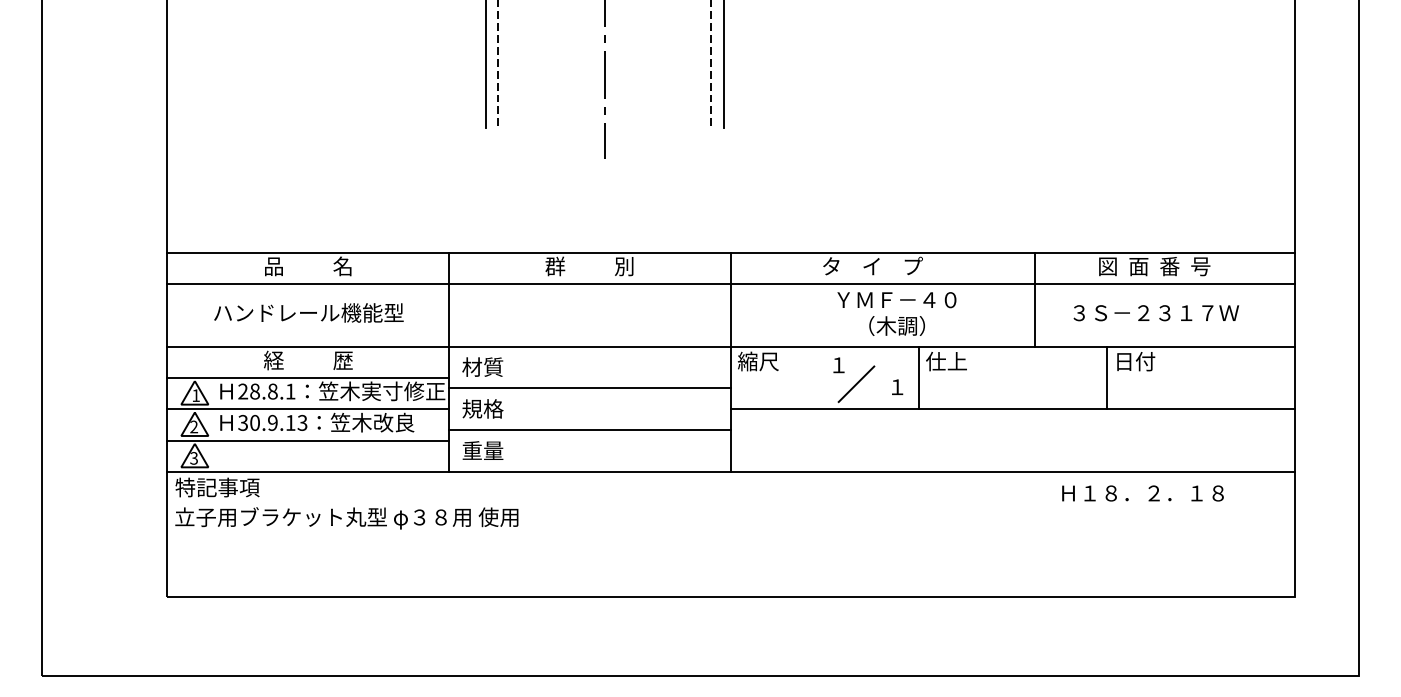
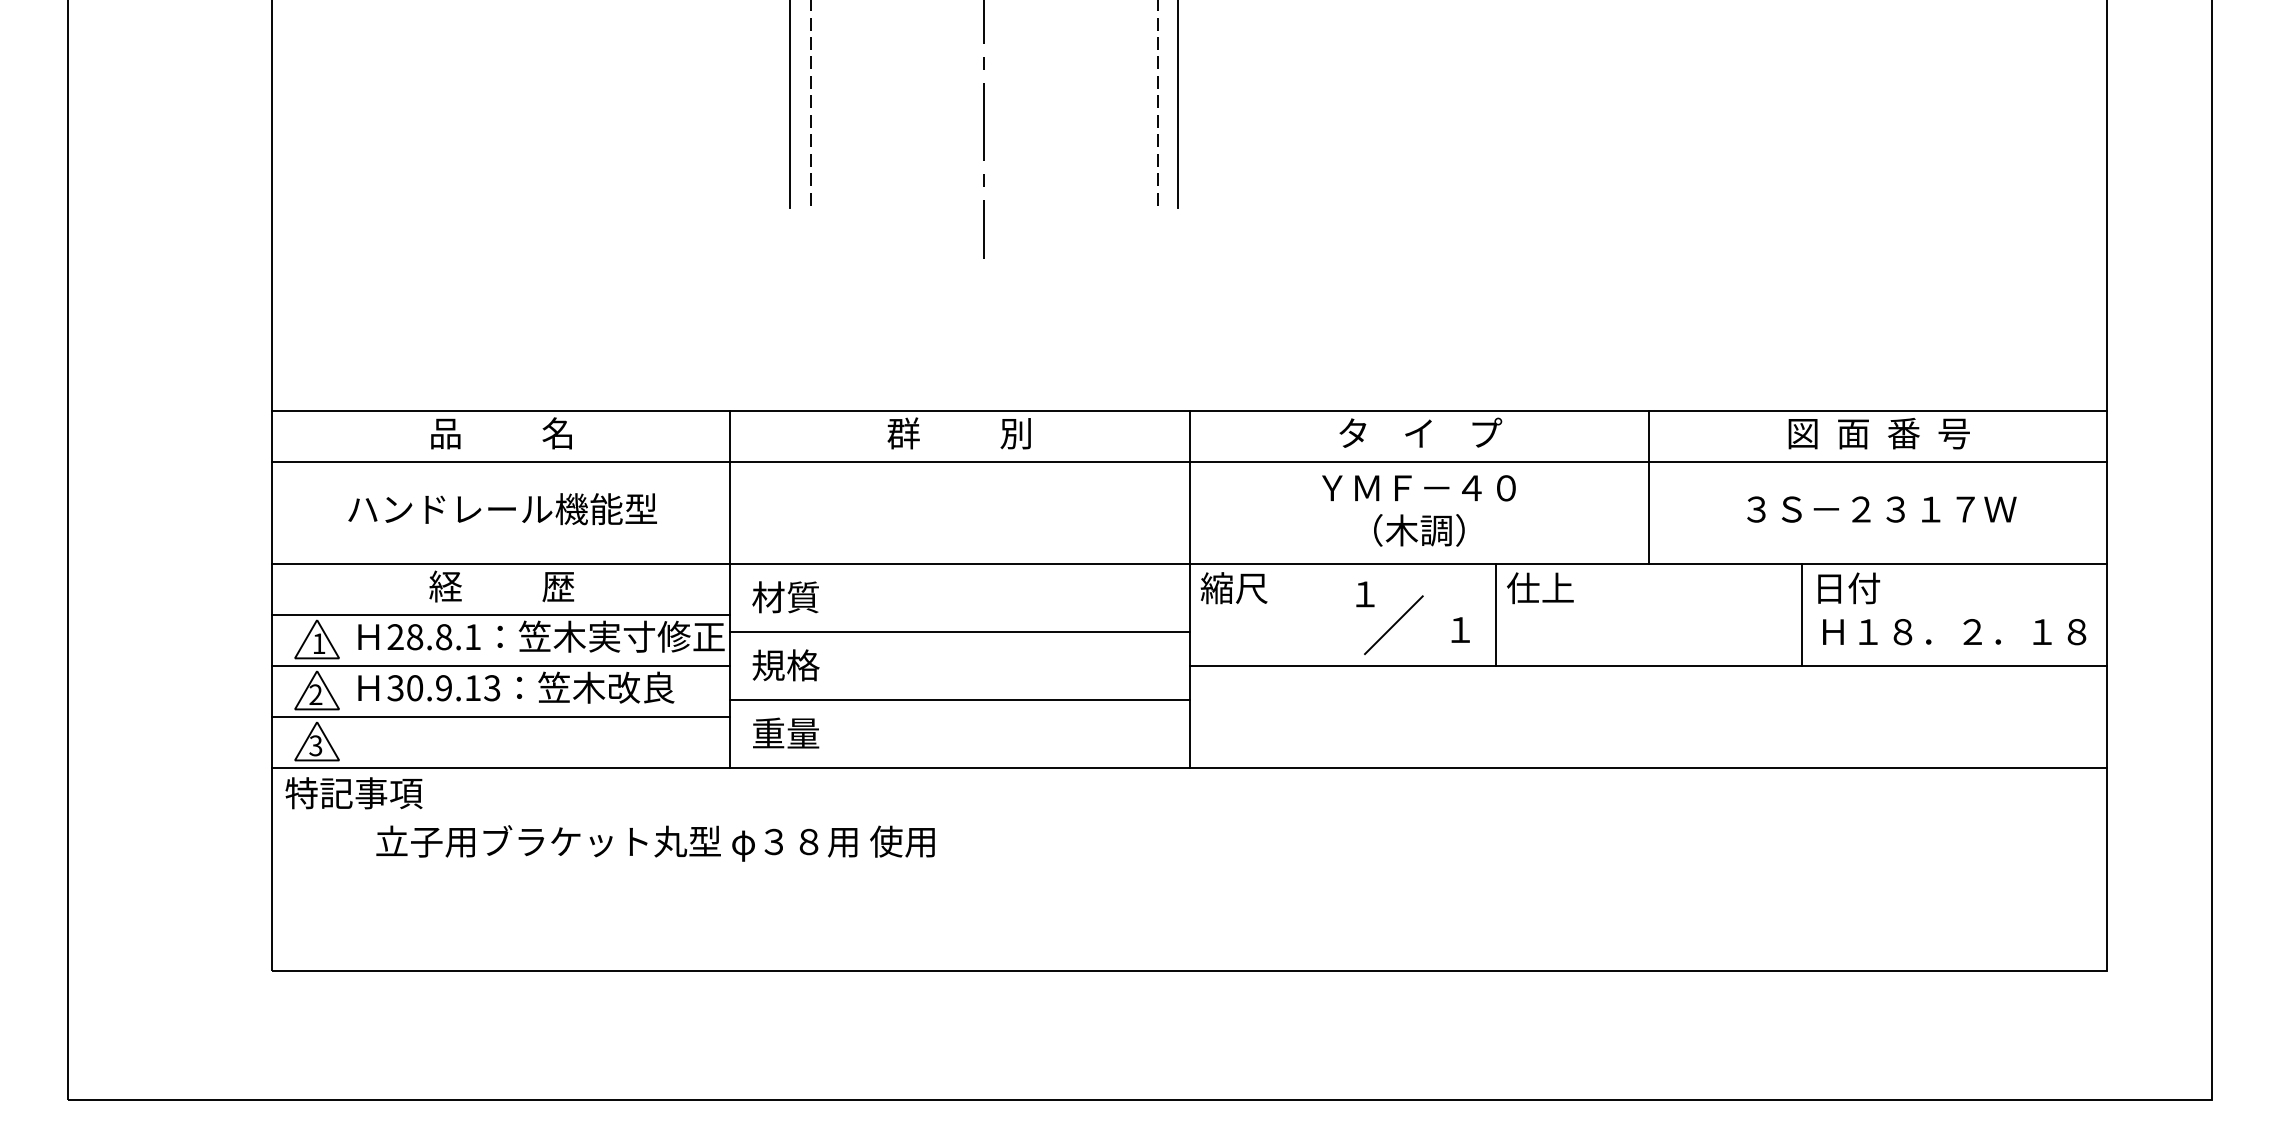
line: (1035, 299) -> (1649, 487), moved
text: (896, 313) -> (1418, 510), moved
text: (1142, 493) -> (1953, 632), moved
text: (346, 518) -> (655, 843), moved

